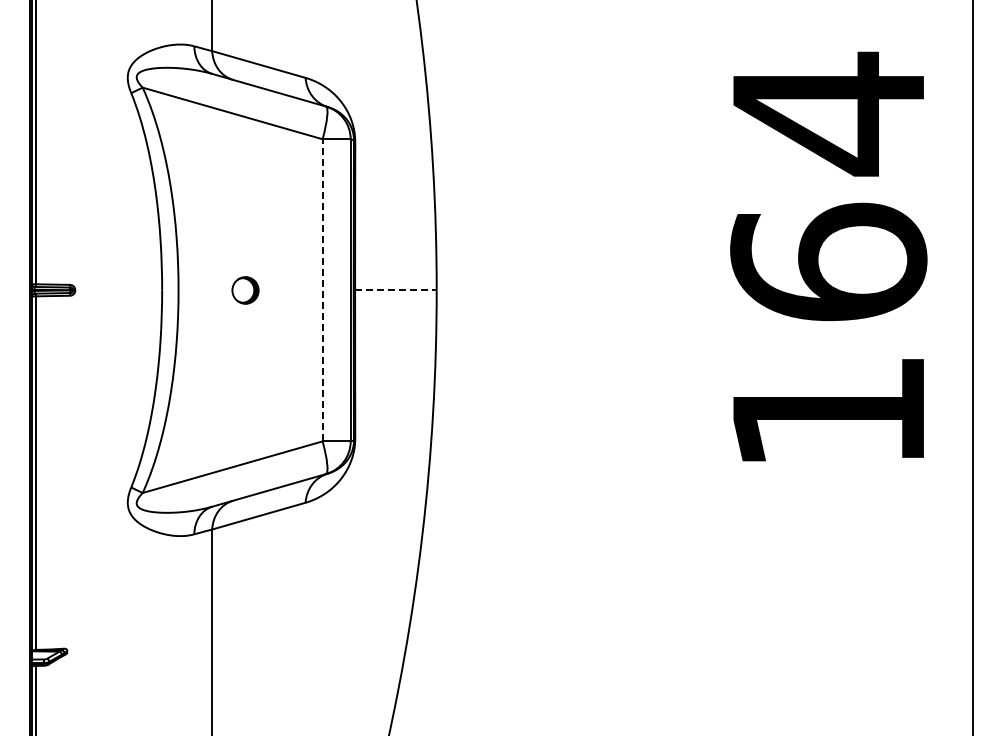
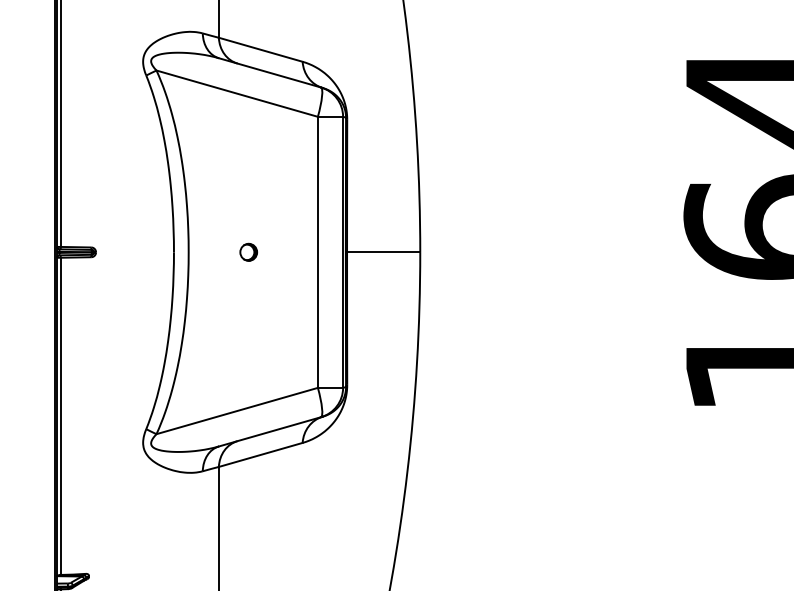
part: (245, 289) -> (248, 251), size x0.71
line: (322, 289) -> (317, 251), dashed -> solid
line: (395, 290) -> (383, 252), dashed -> solid

